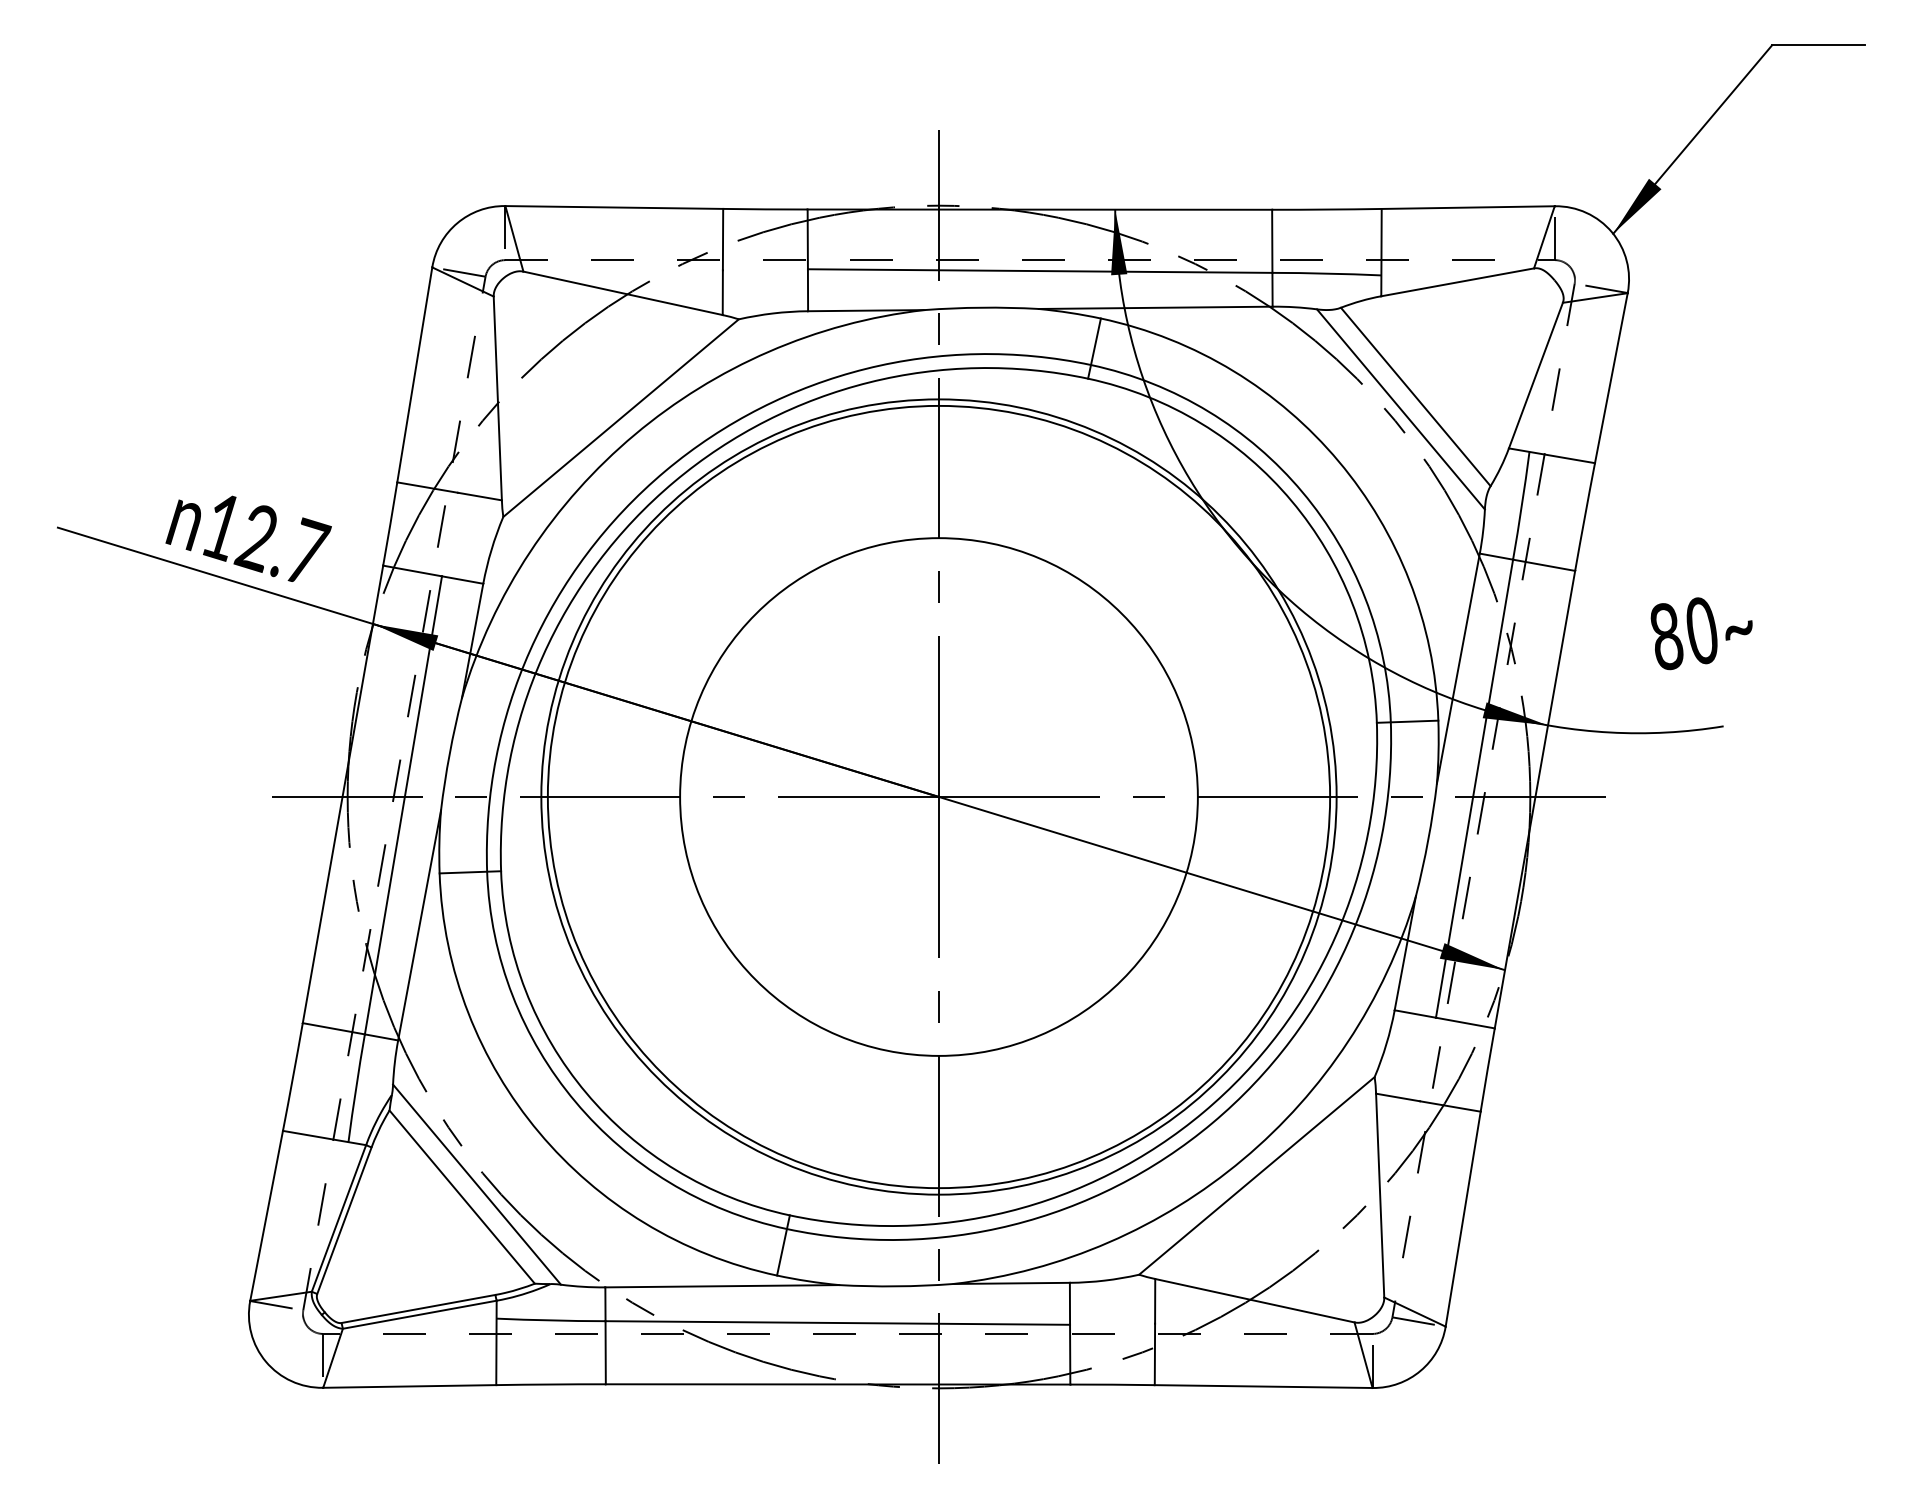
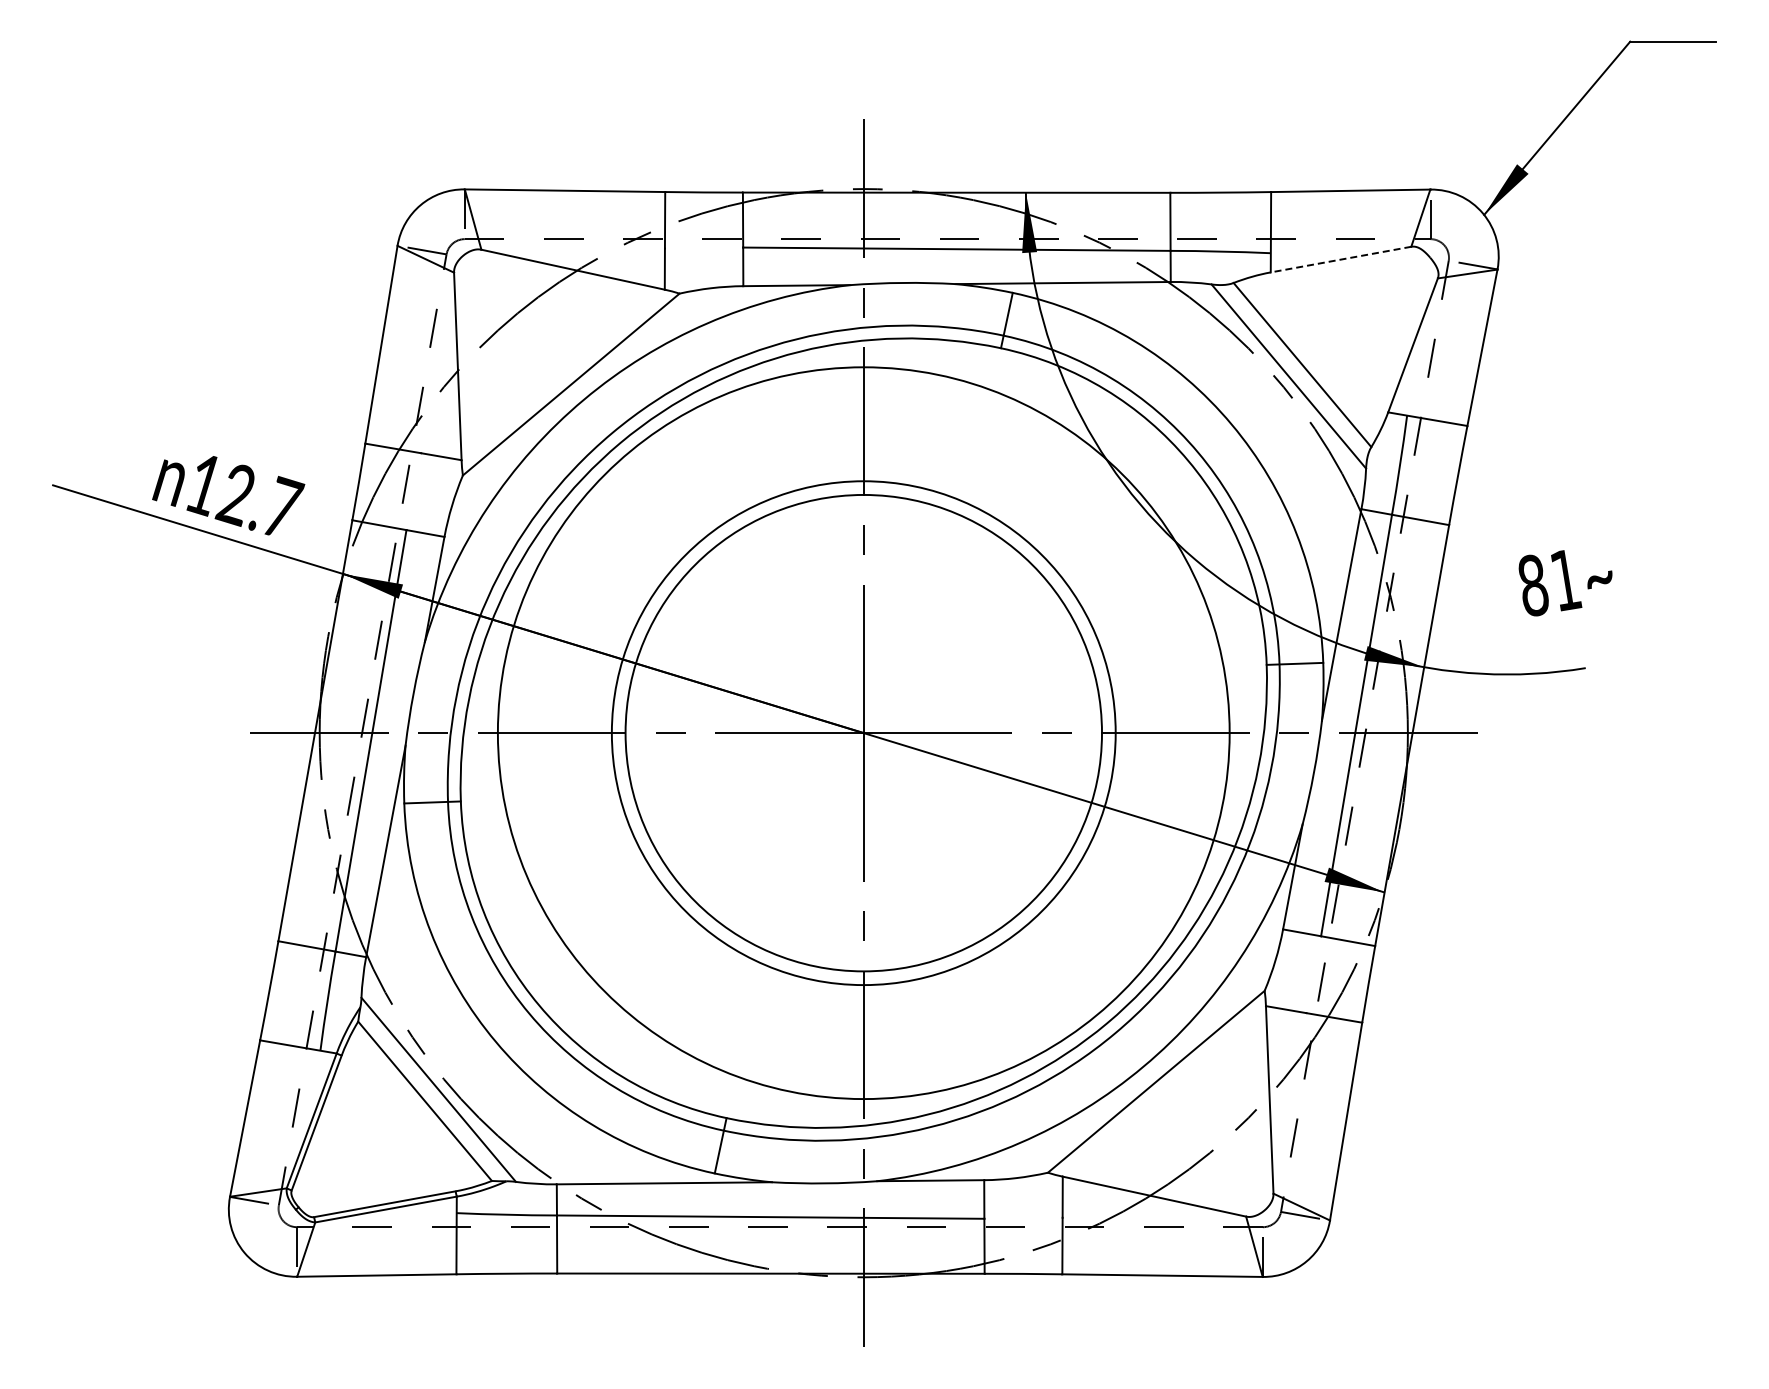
line: (1457, 282) -> (1340, 259), solid -> dashed
text: (1702, 631) -> (1566, 580), 80 -> 81
circle: (938, 797) -> (863, 733), size x0.7

